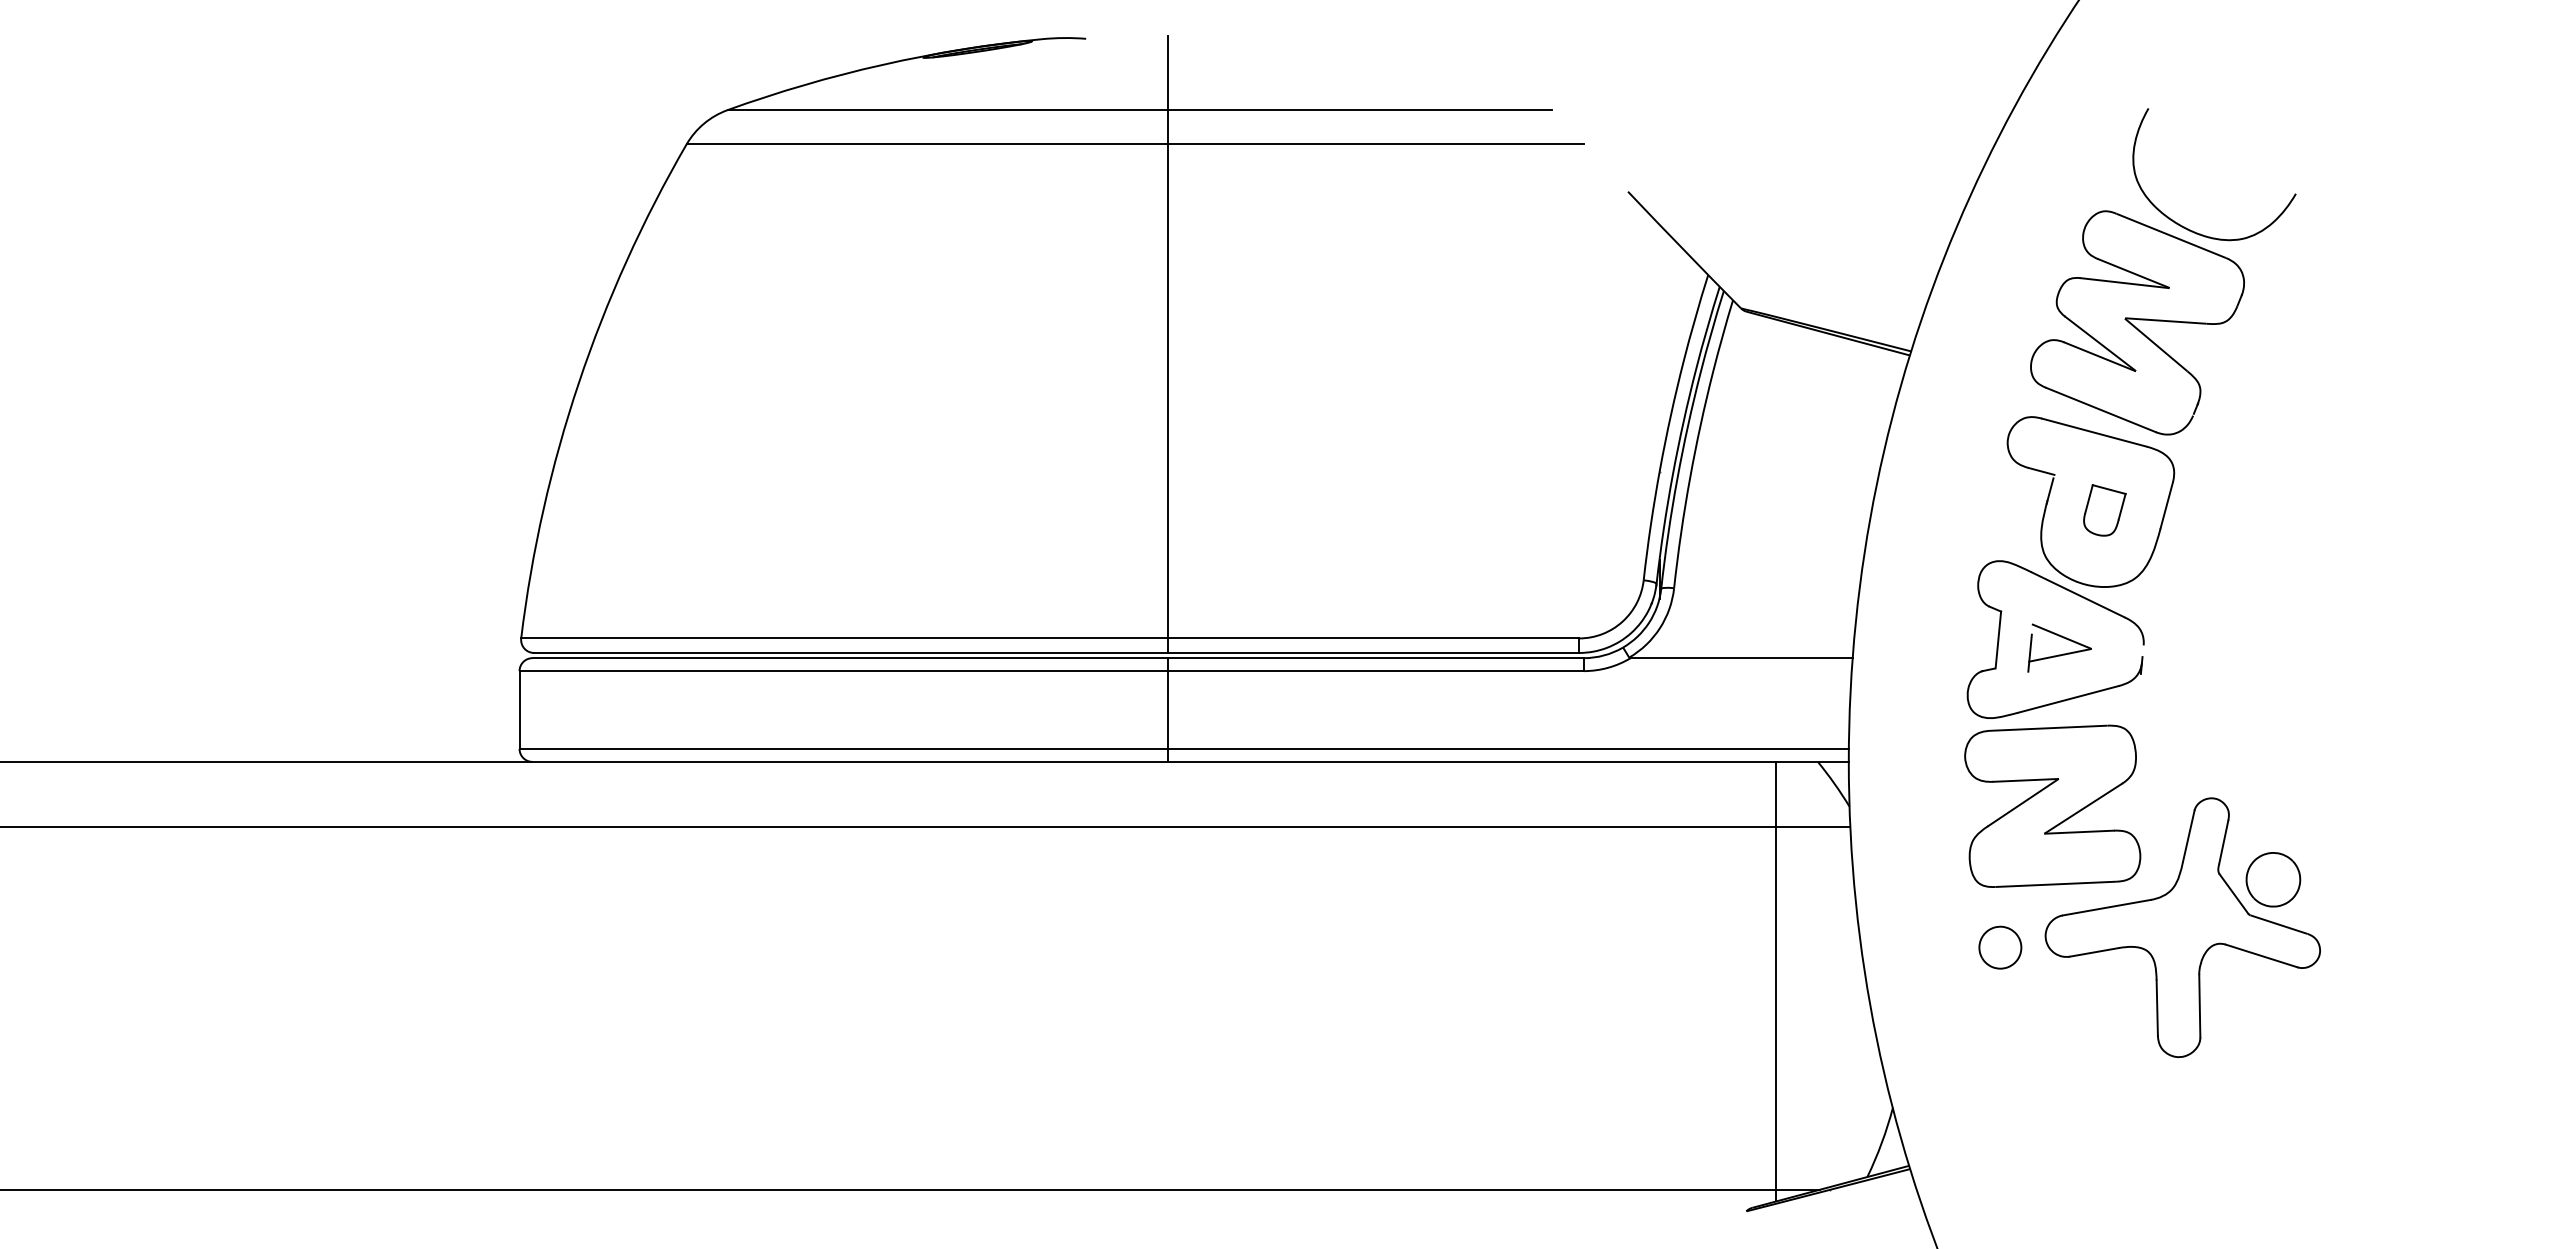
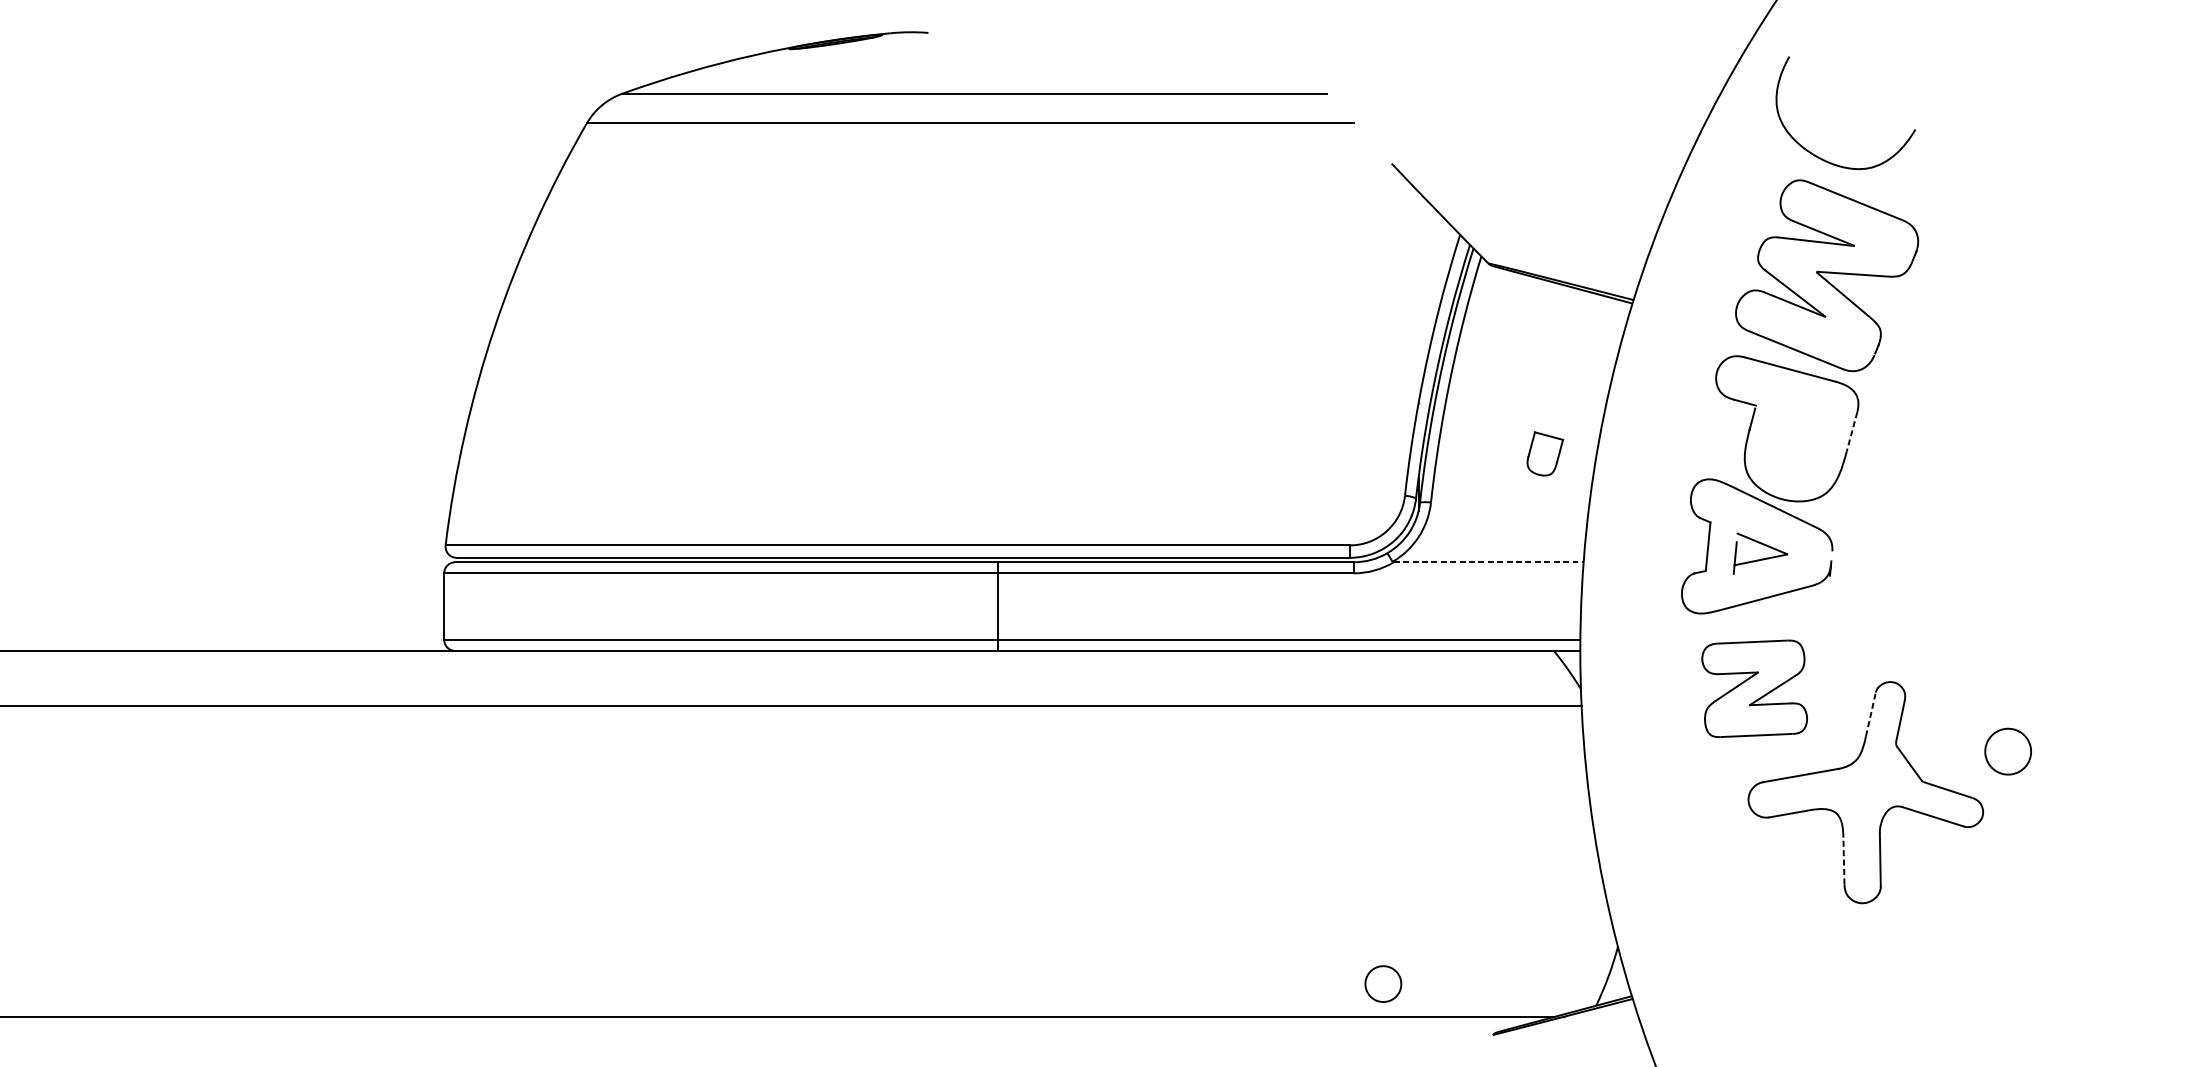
curve: (2188, 228) -> (1823, 159), moved
line: (1167, 344) -> (998, 294), removed
line: (2166, 505) -> (1851, 431), solid -> dashed
part: (2104, 510) -> (1545, 454), moved
line: (1742, 658) -> (1489, 562), solid -> dashed
part: (2052, 805) -> (1754, 688), size x0.7
line: (2188, 835) -> (1870, 713), solid -> dashed
part: (2273, 879) -> (2008, 751), moved
part: (2000, 947) -> (1383, 983), moved
line: (1776, 981) -> (1518, 838), removed
line: (2157, 1007) -> (1844, 860), solid -> dashed

